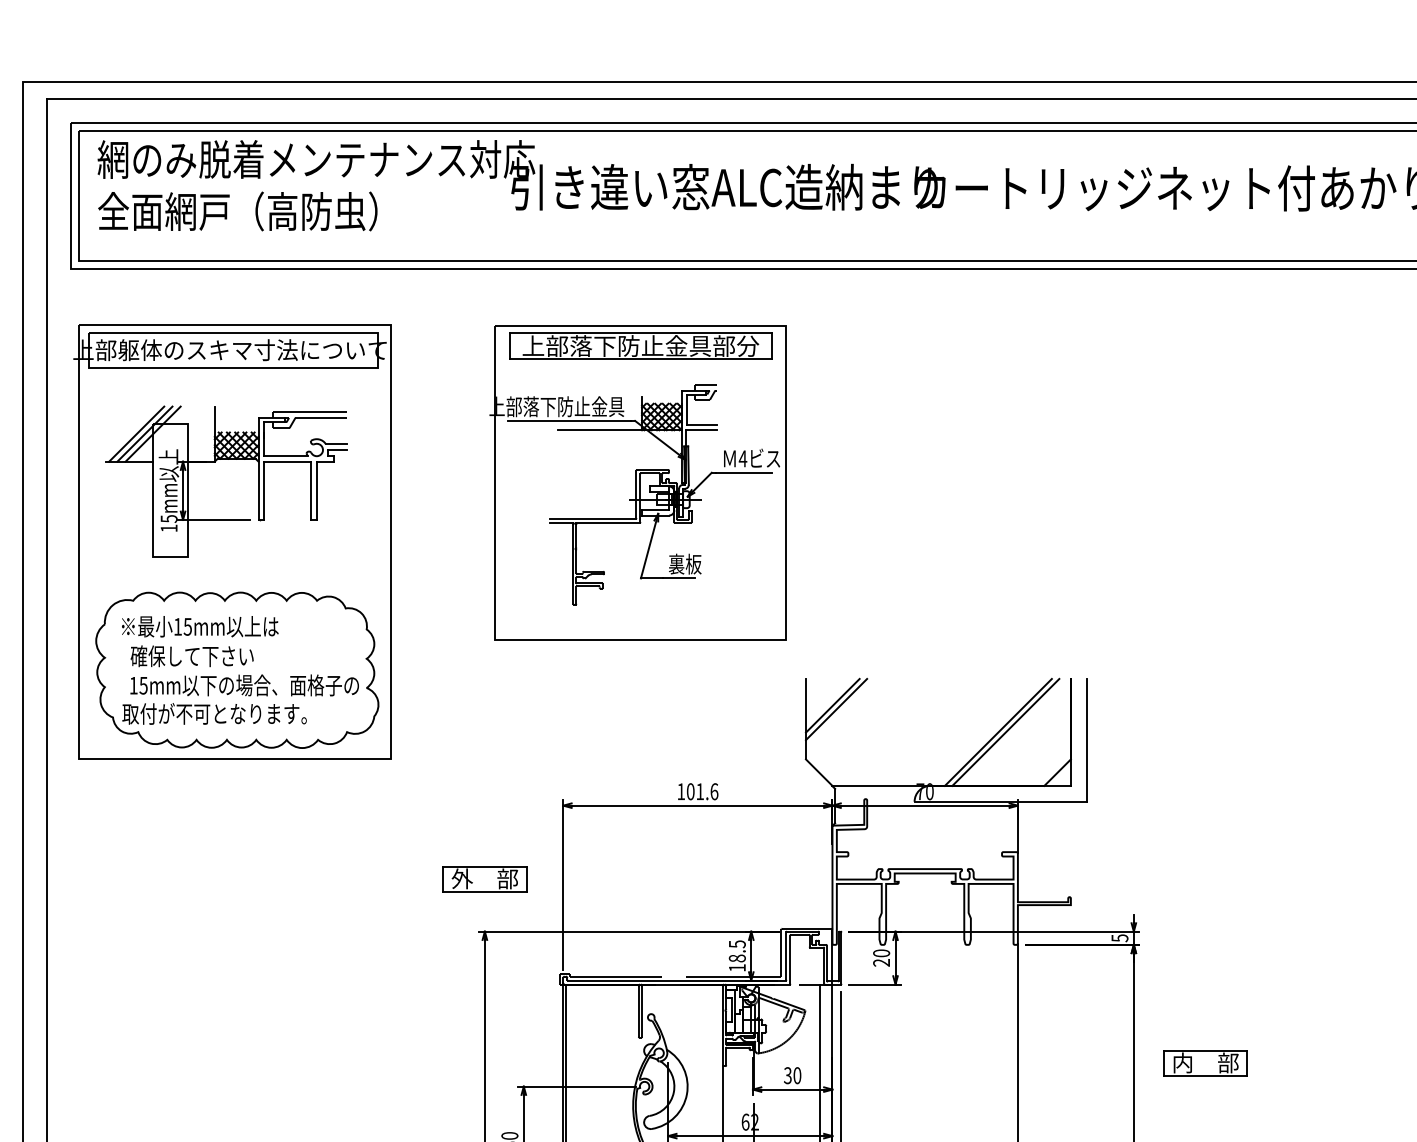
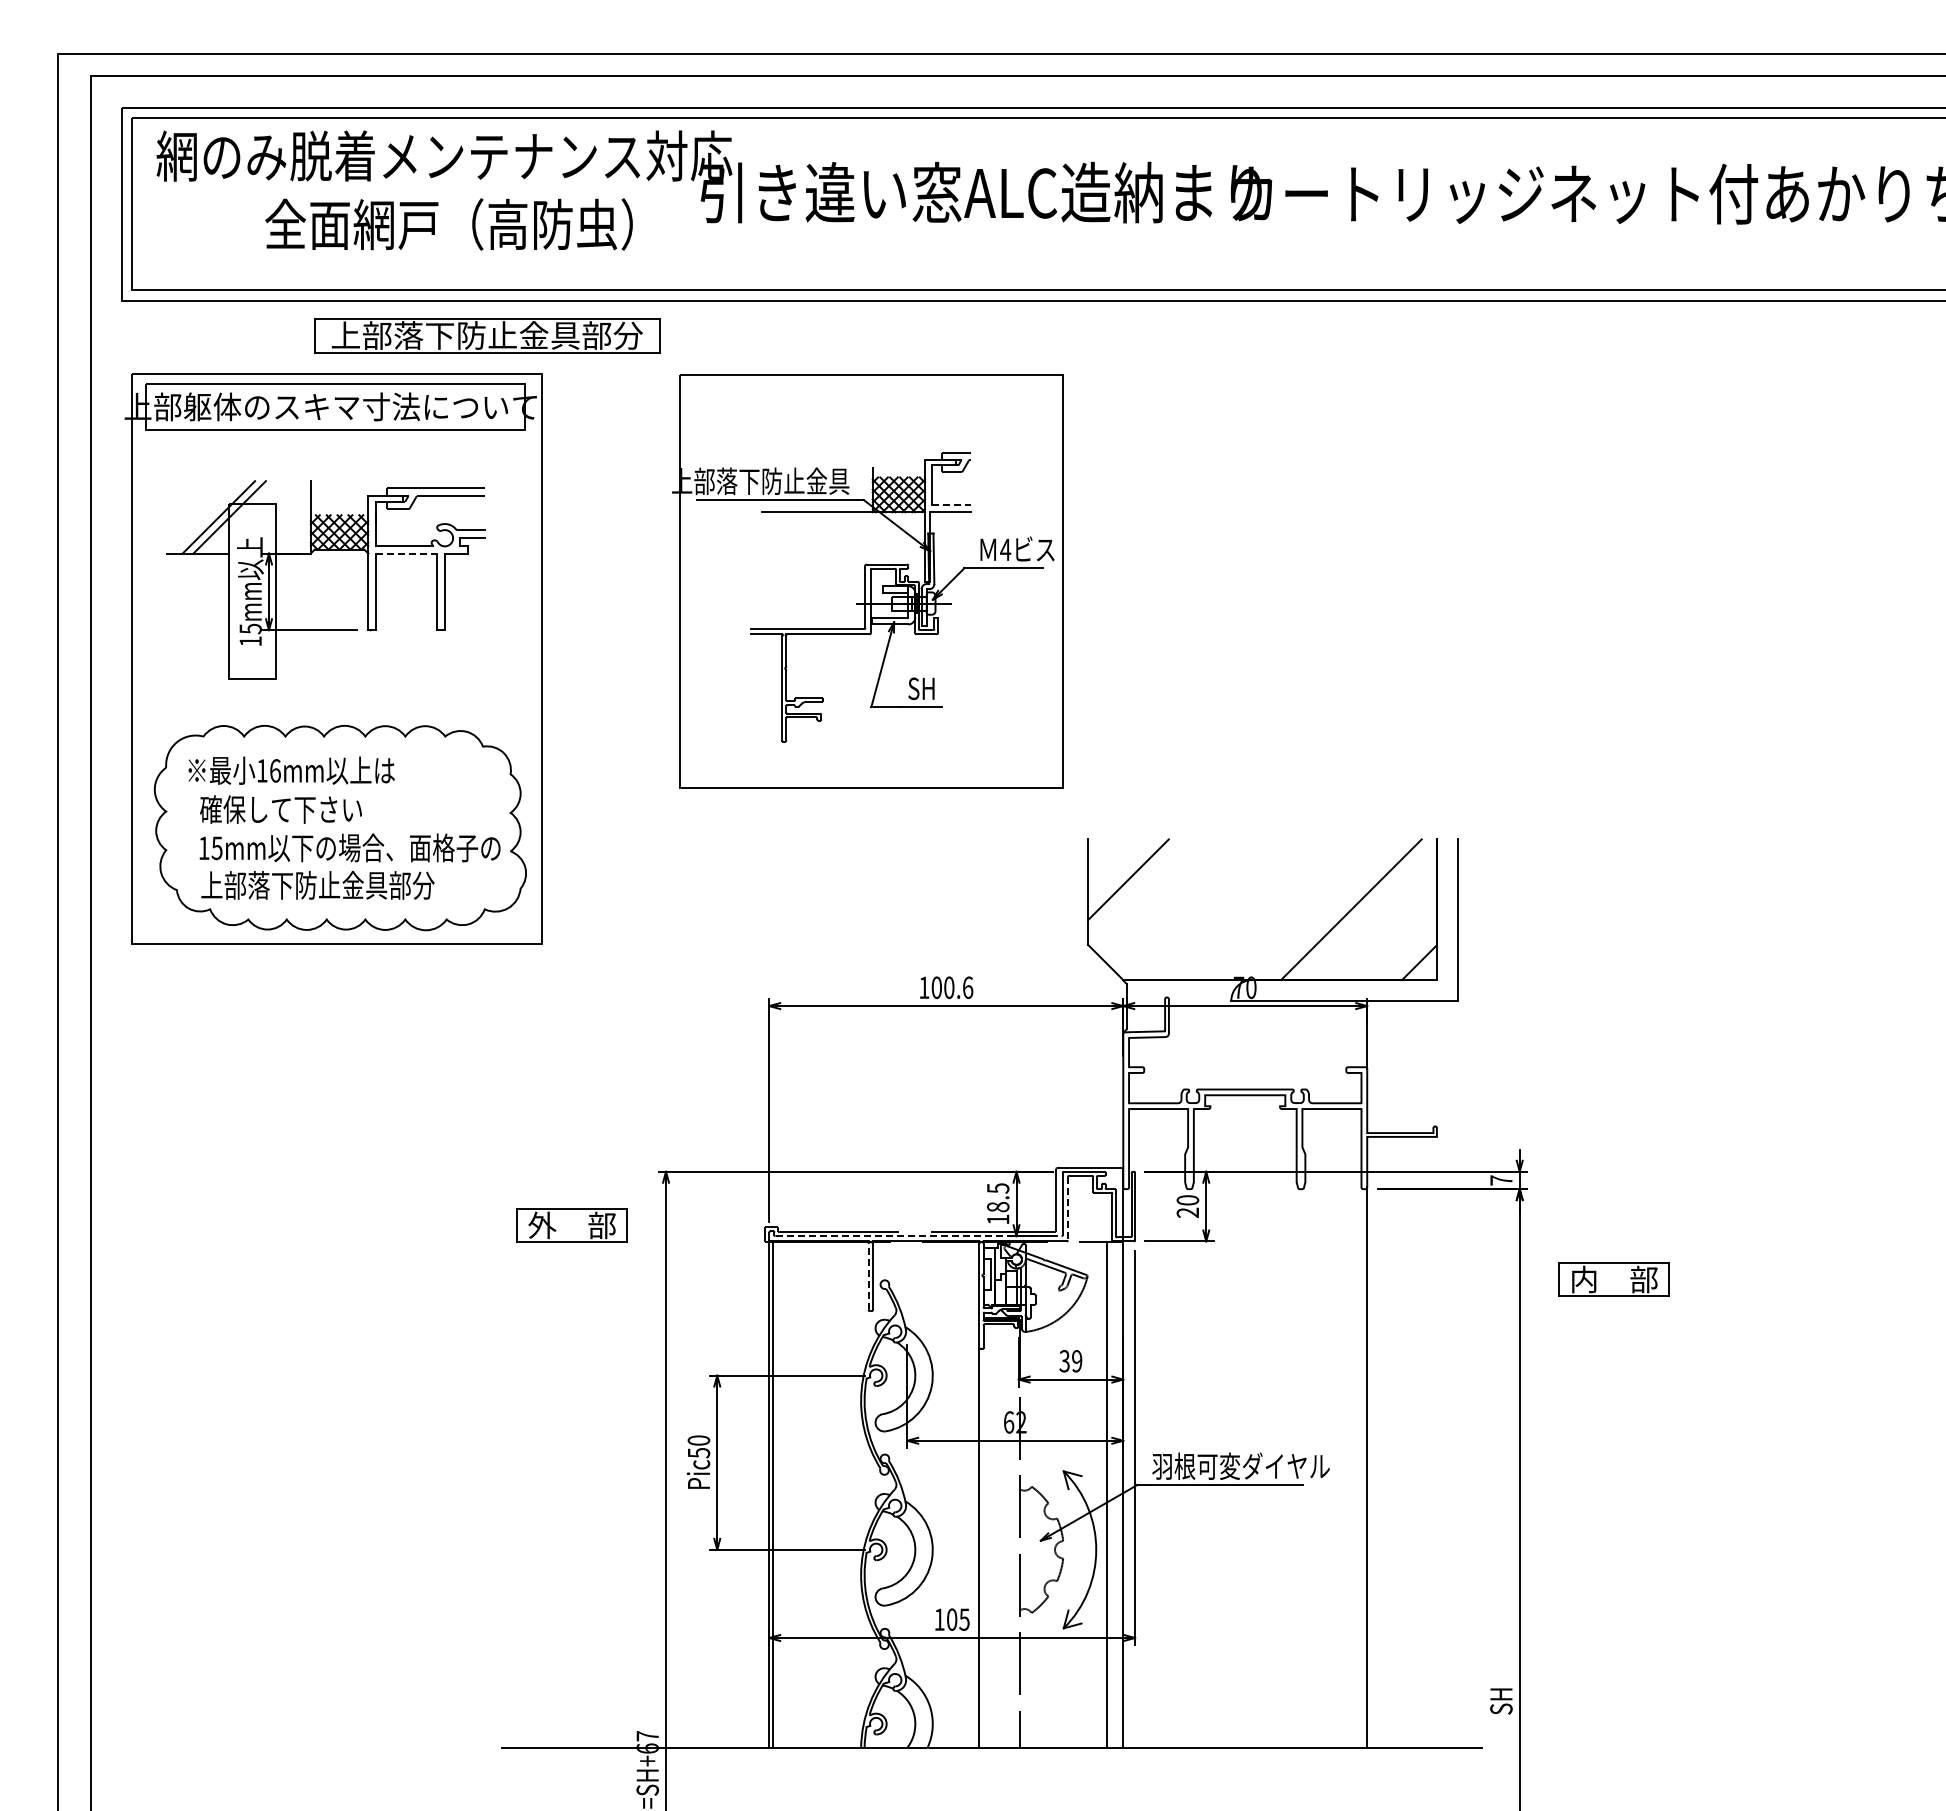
text: (237, 211) -> (448, 224), moved
part: (641, 346) -> (487, 335), moved
line: (701, 425) -> (951, 505), solid -> dashed
line: (136, 434) -> (207, 517), removed
line: (287, 461) -> (406, 553), solid -> dashed
text: (685, 564) -> (929, 688), 裏板 -> SH
text: (187, 626) -> (274, 770), 15mm -> 16mm
line: (832, 705) -> (1123, 874), removed
text: (215, 714) -> (311, 885), 取付が不可となります。 -> 上部落下防止金具部分
line: (998, 732) -> (1341, 909), removed
text: (700, 791) -> (949, 987), 101.6 -> 100.6
part: (484, 878) -> (571, 1225), moved
text: (1119, 938) -> (1501, 1180), 5 -> 7
line: (790, 959) -> (1067, 1208), solid -> dashed
line: (677, 980) -> (919, 1236), solid -> dashed
line: (638, 1011) -> (868, 1276), solid -> dashed
part: (1205, 1062) -> (1613, 1279), moved
text: (797, 1075) -> (1077, 1361), 30 -> 39

